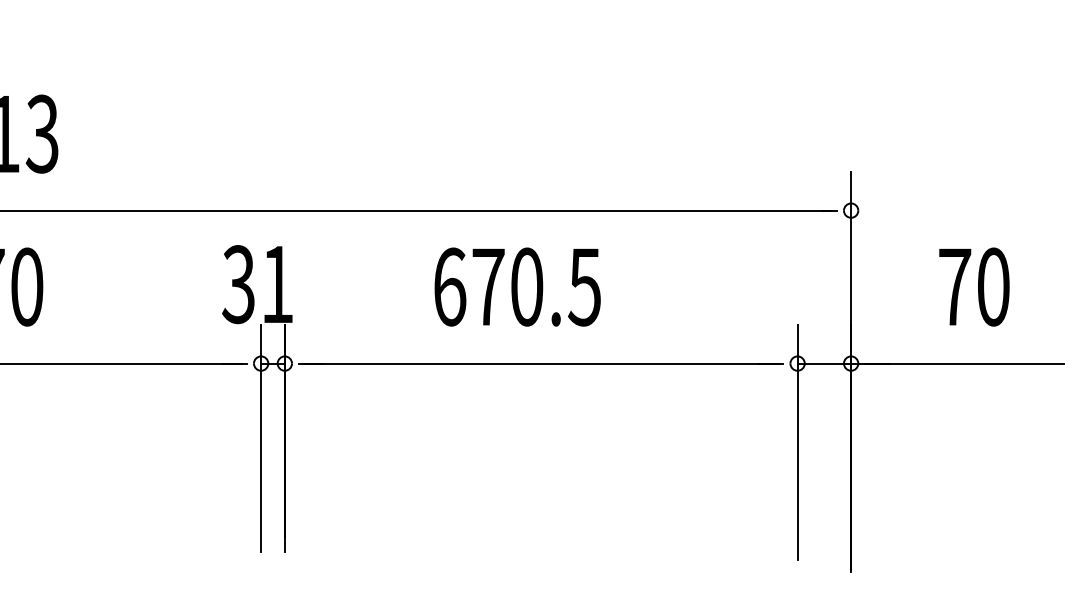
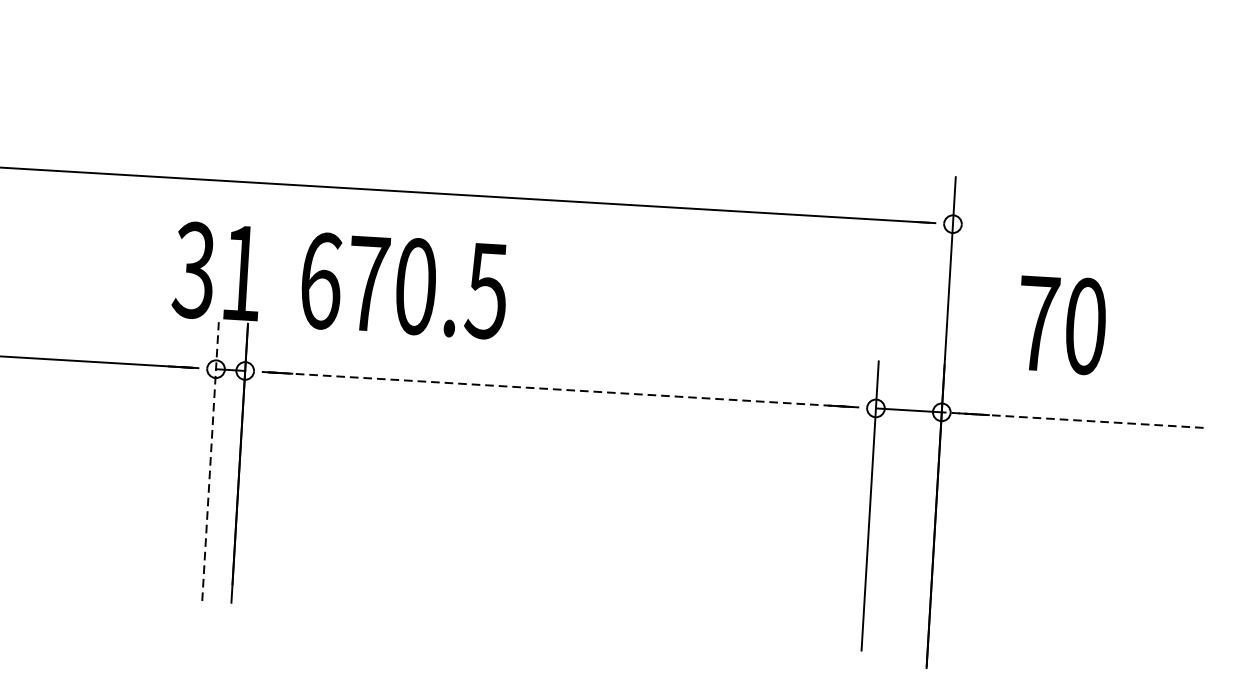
text: (517, 286) -> (404, 285), moved
text: (974, 286) -> (1062, 324), moved
line: (541, 363) -> (560, 389), solid -> dashed
line: (957, 363) -> (1072, 419), solid -> dashed
line: (261, 438) -> (210, 461), solid -> dashed

